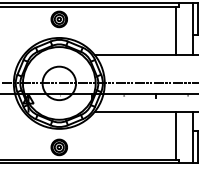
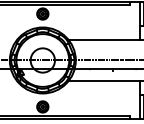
line: (176, 30) -> (127, 22), removed
line: (176, 136) -> (127, 99), removed

